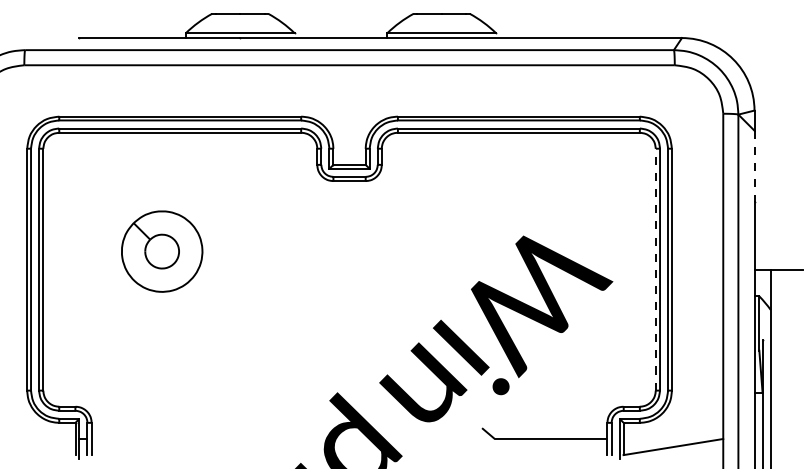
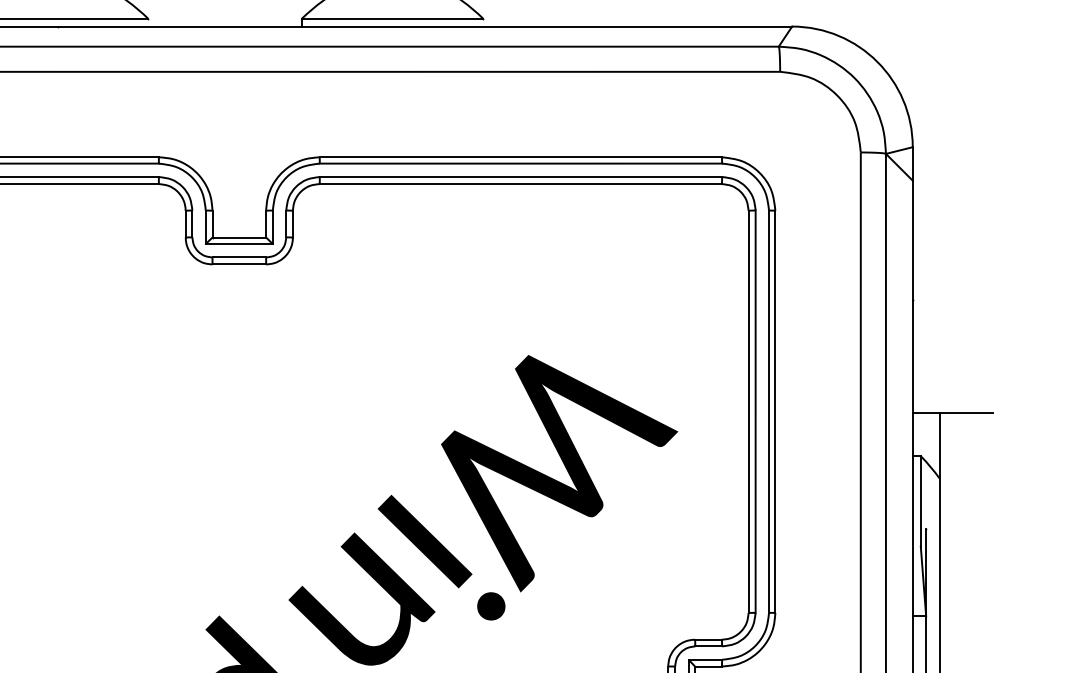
line: (754, 166) -> (912, 240), dashed -> solid
line: (655, 269) -> (748, 411), dashed -> solid

